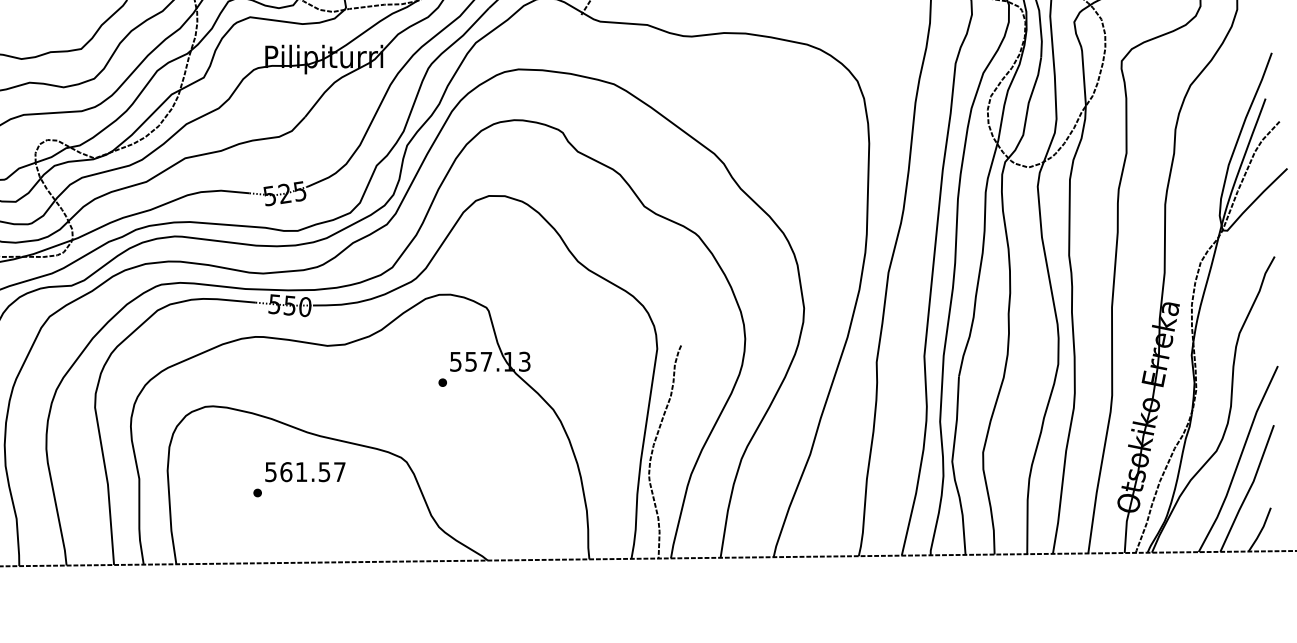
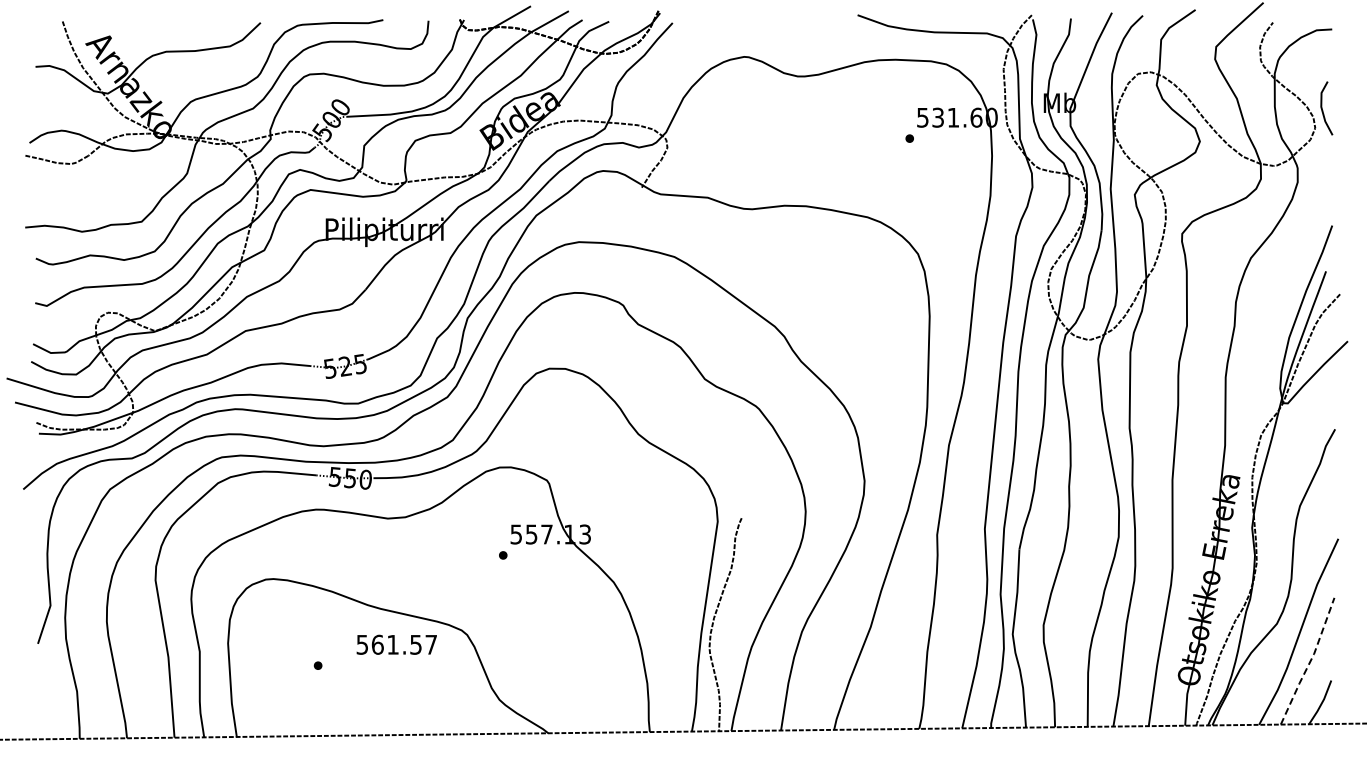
text: (305, 471) -> (396, 644), moved
line: (1250, 489) -> (1310, 662), solid -> dashed

